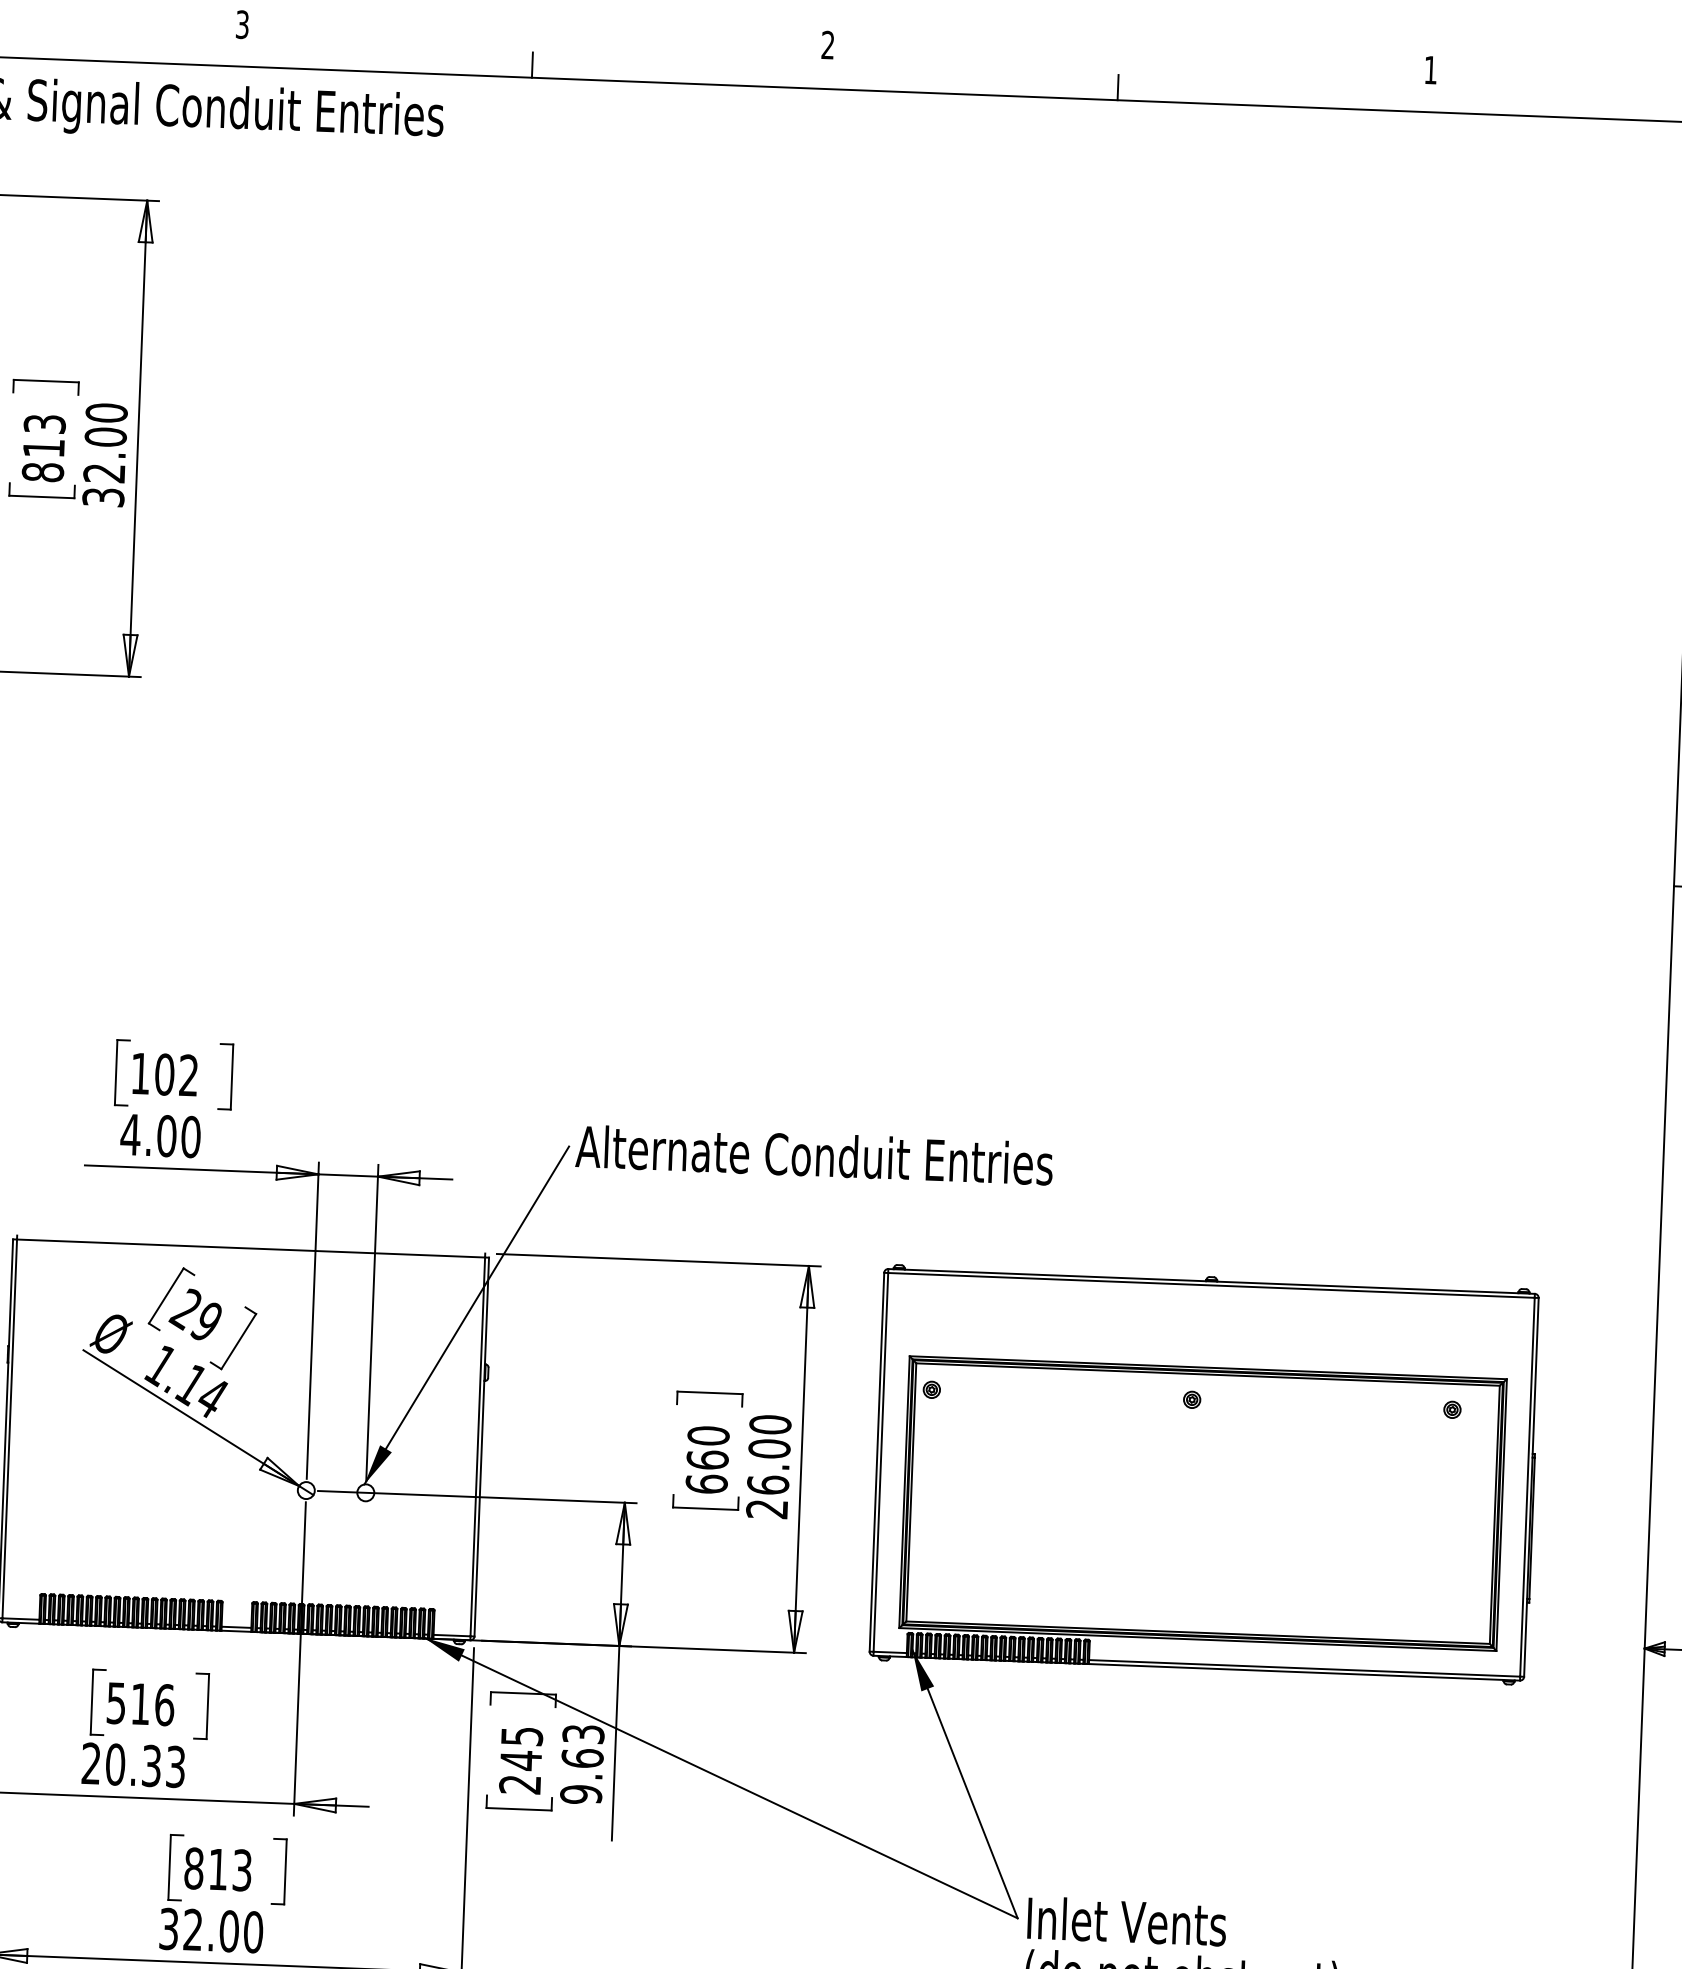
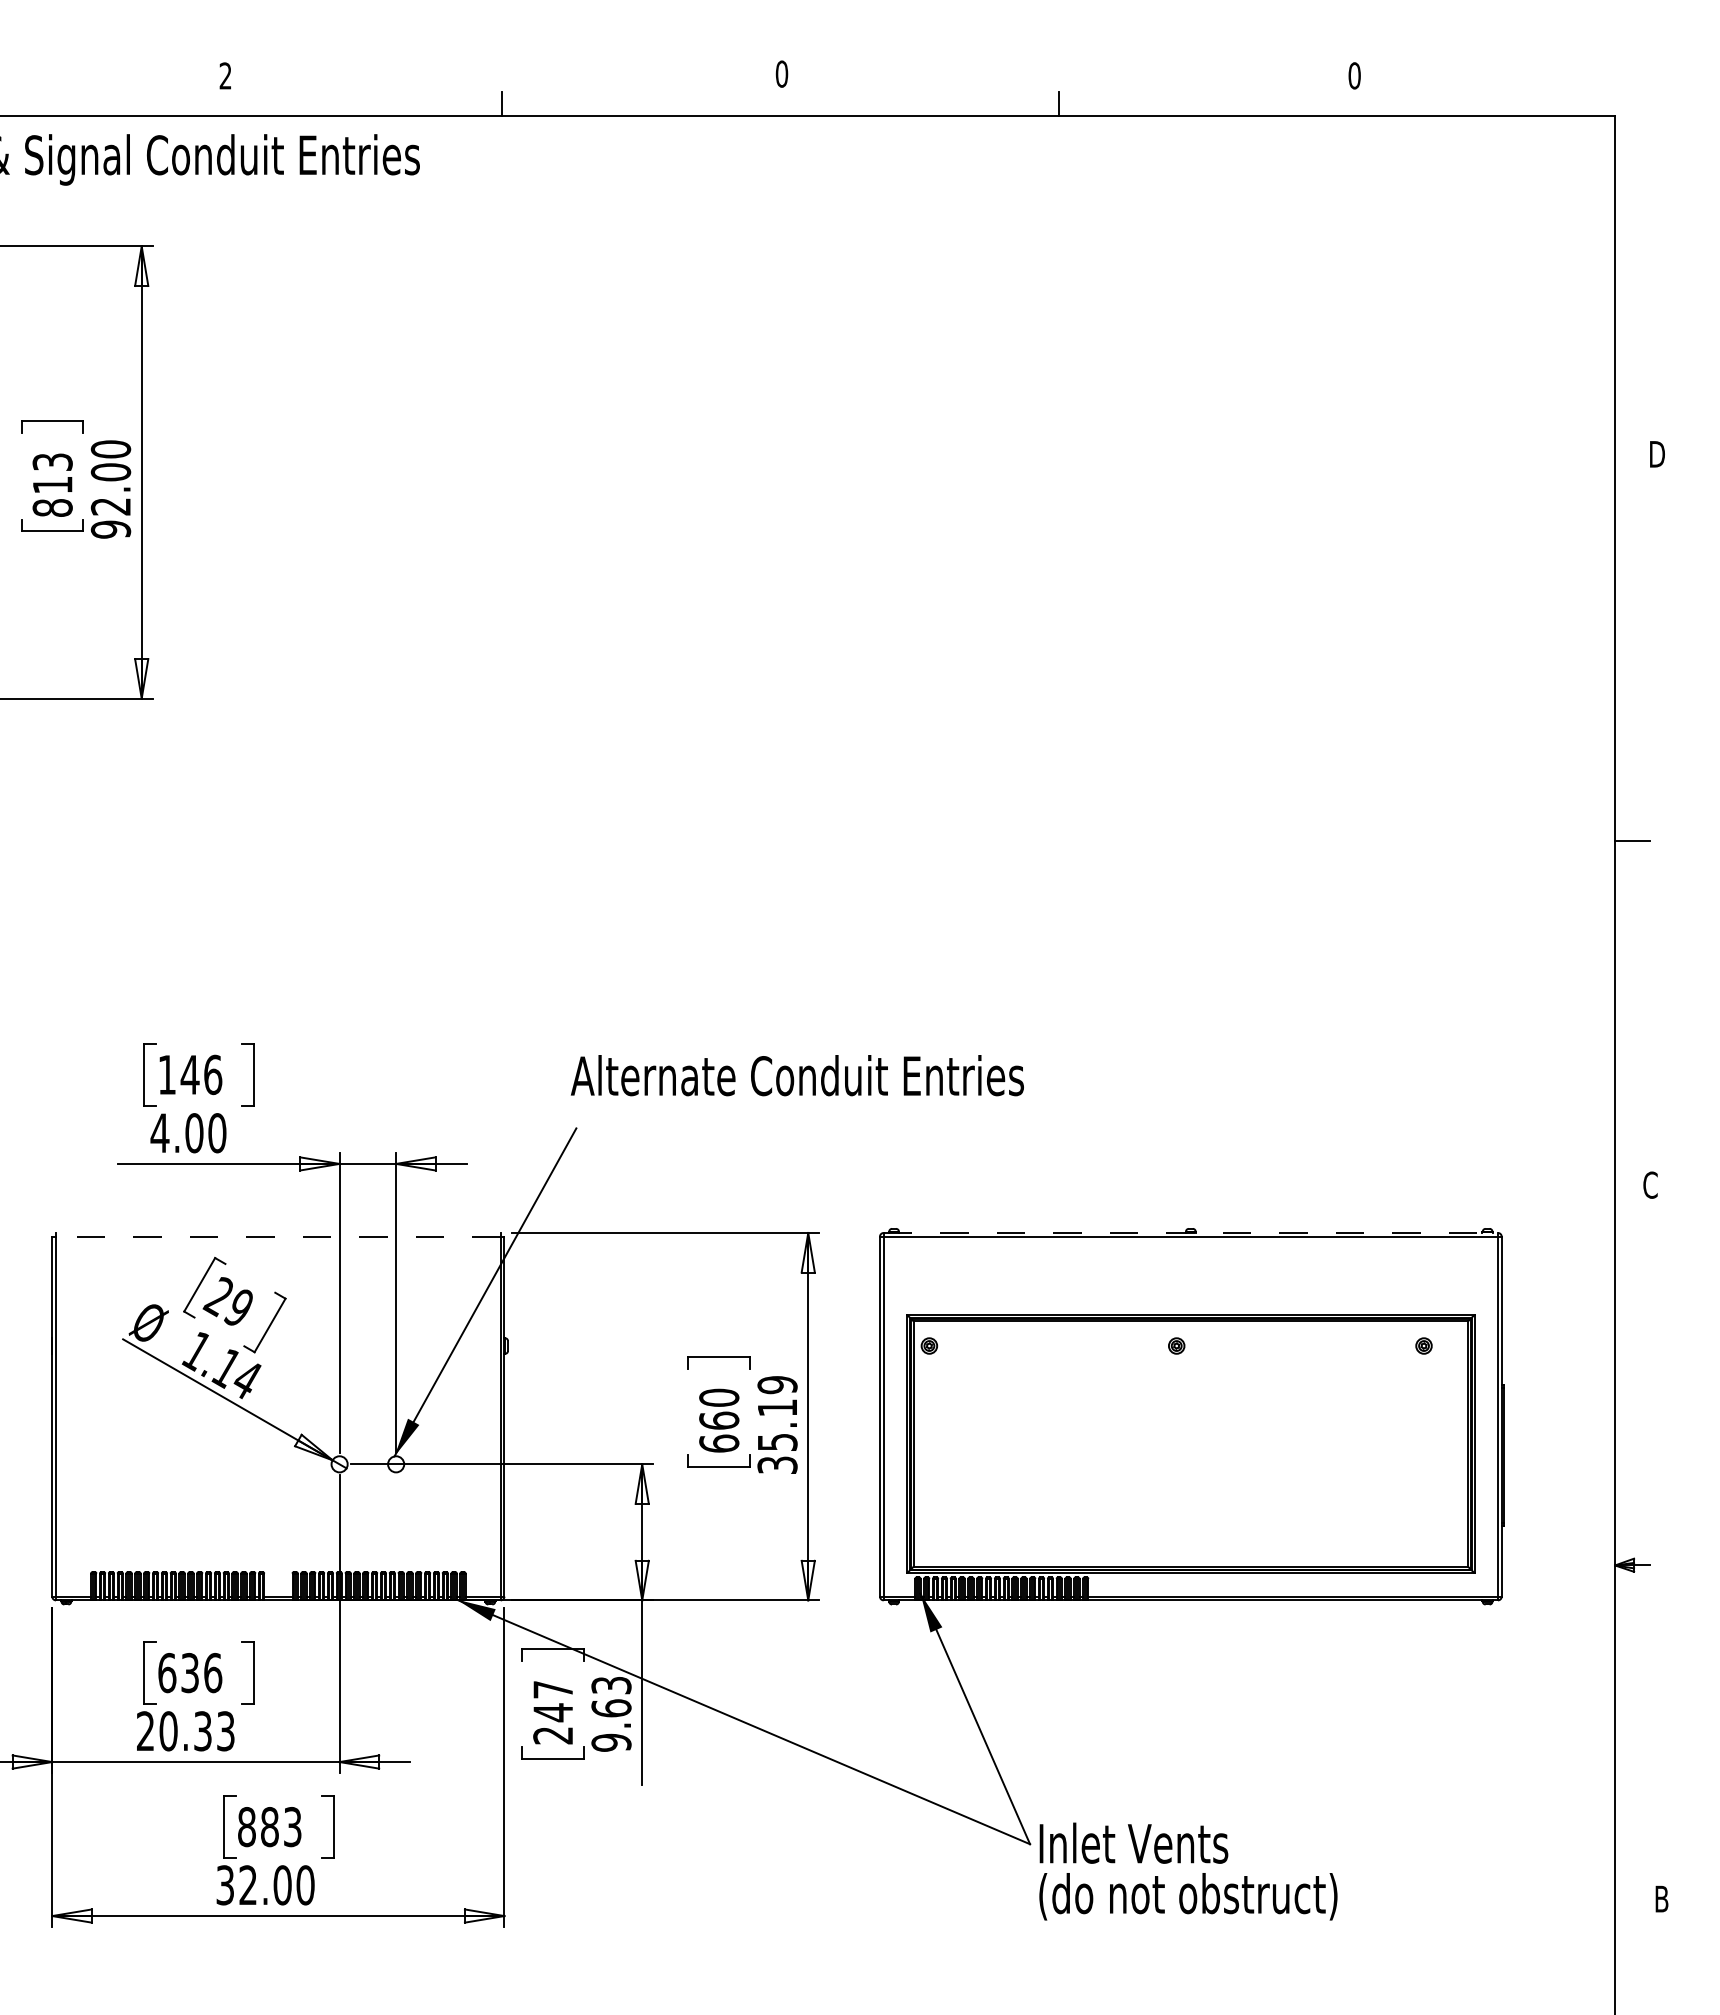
text: (242, 24) -> (225, 75), 3 -> 2
text: (827, 44) -> (781, 73), 2 -> 0
text: (1430, 69) -> (1354, 75), 1 -> 0
text: (102, 497) -> (110, 529), 32.00 -> 92.00
text: (176, 1074) -> (201, 1074), 102 -> 146
text: (813, 1154) -> (796, 1075), moved
line: (250, 1248) -> (277, 1236), solid -> dashed
line: (1212, 1280) -> (1191, 1232), solid -> dashed
text: (768, 1467) -> (777, 1425), 26.00 -> 35.19
text: (128, 1703) -> (178, 1672), 516 -> 636
text: (522, 1736) -> (553, 1689), 245 -> 247
text: (217, 1869) -> (269, 1827), 813 -> 883

